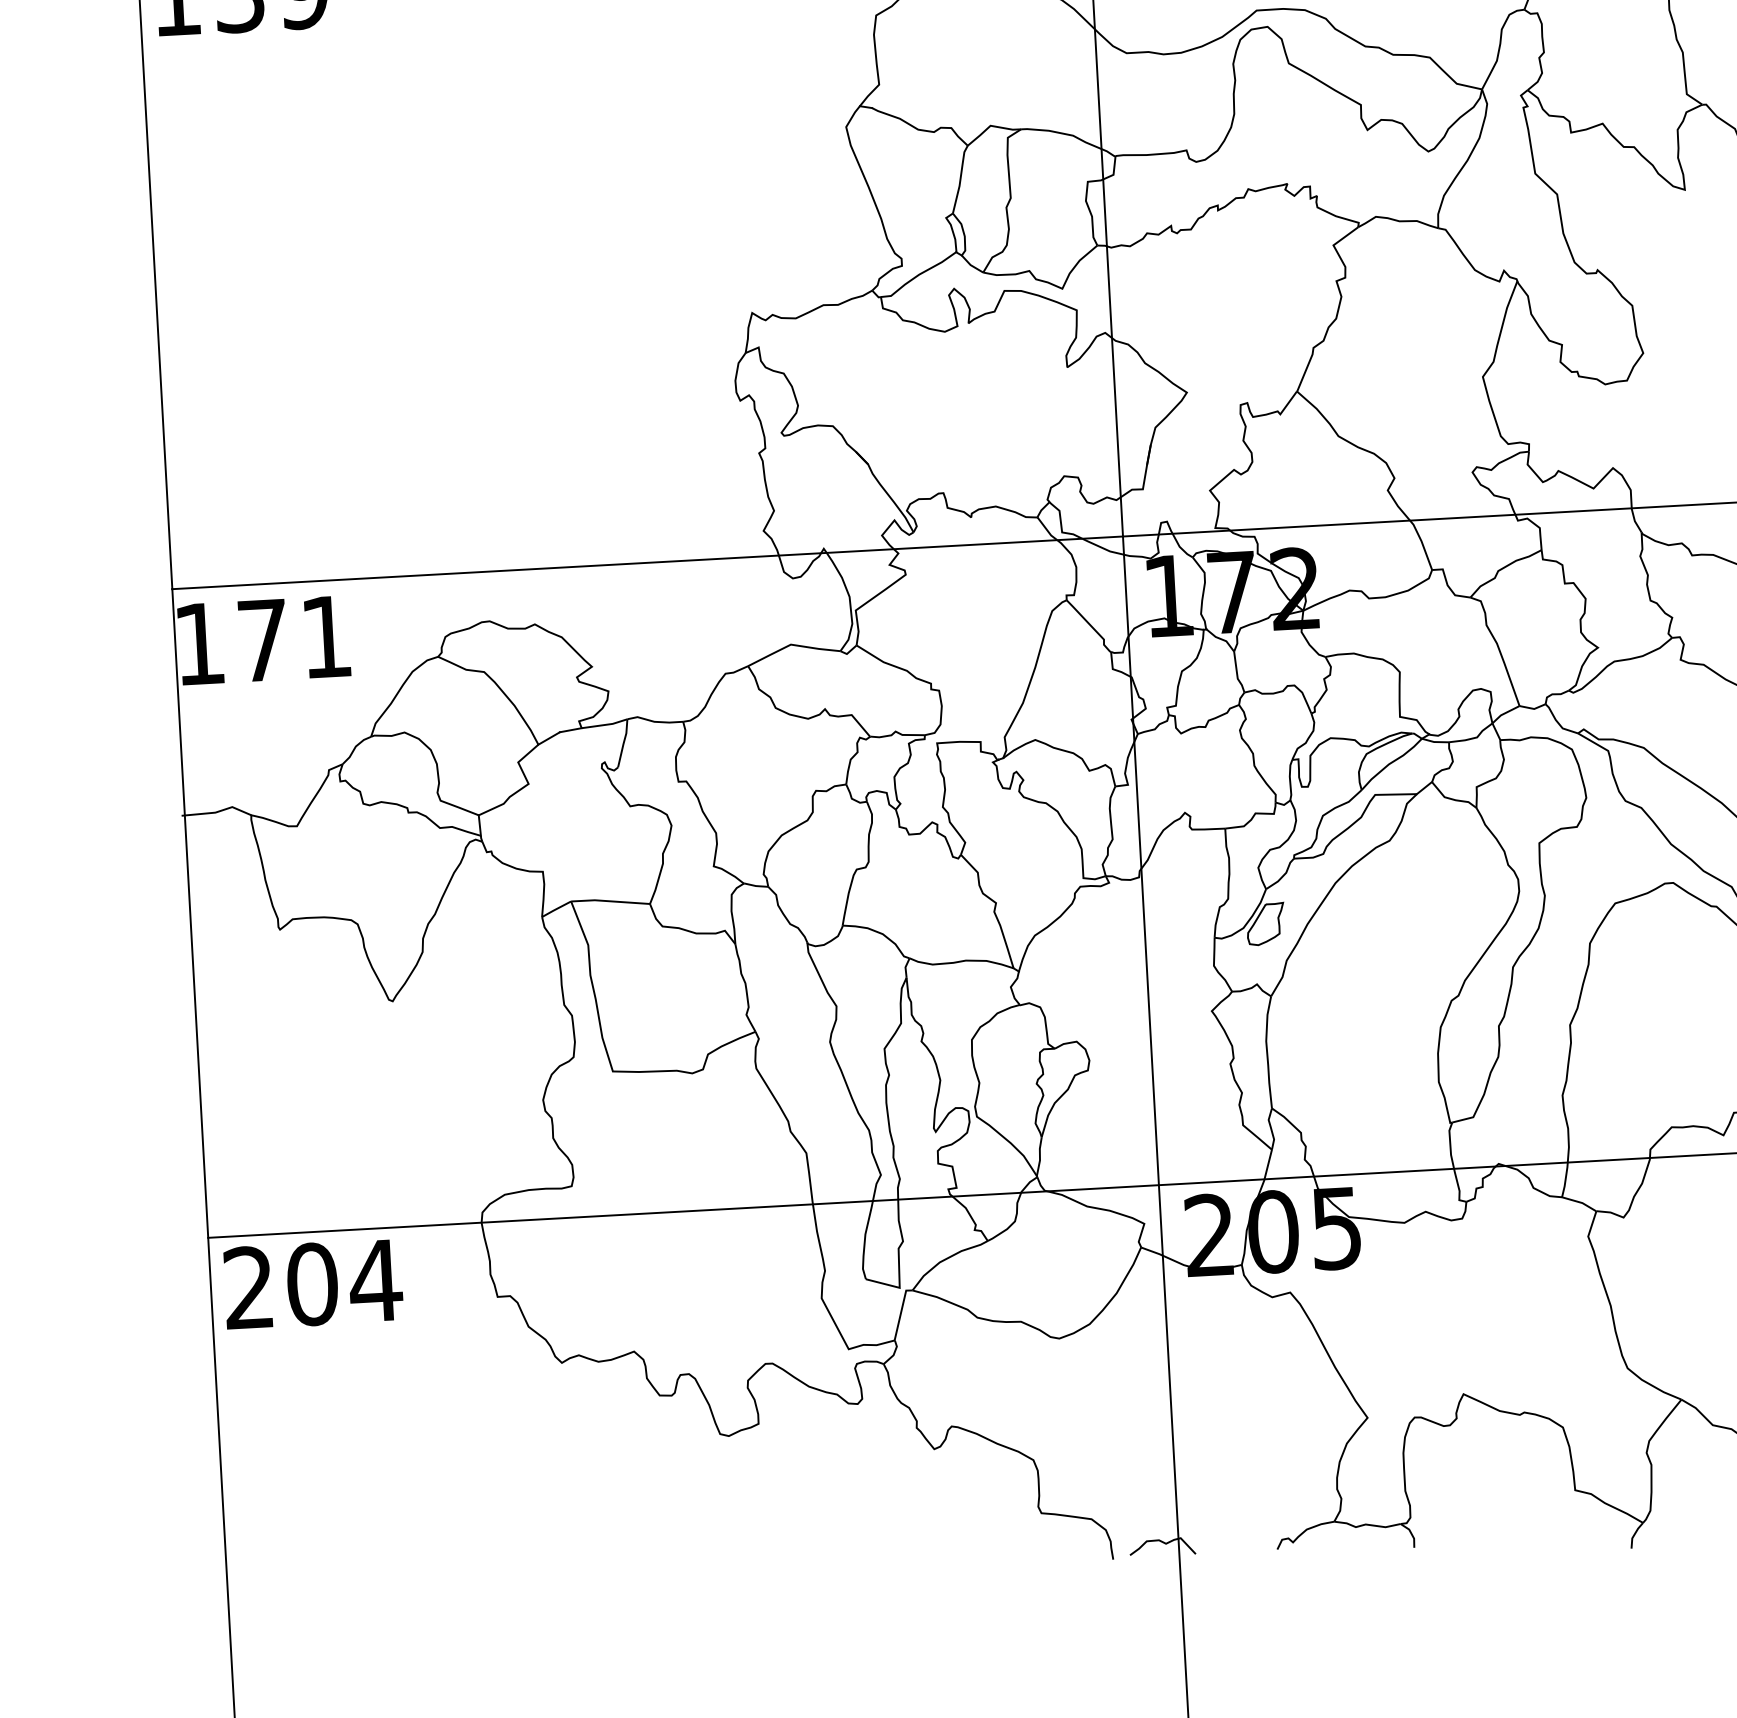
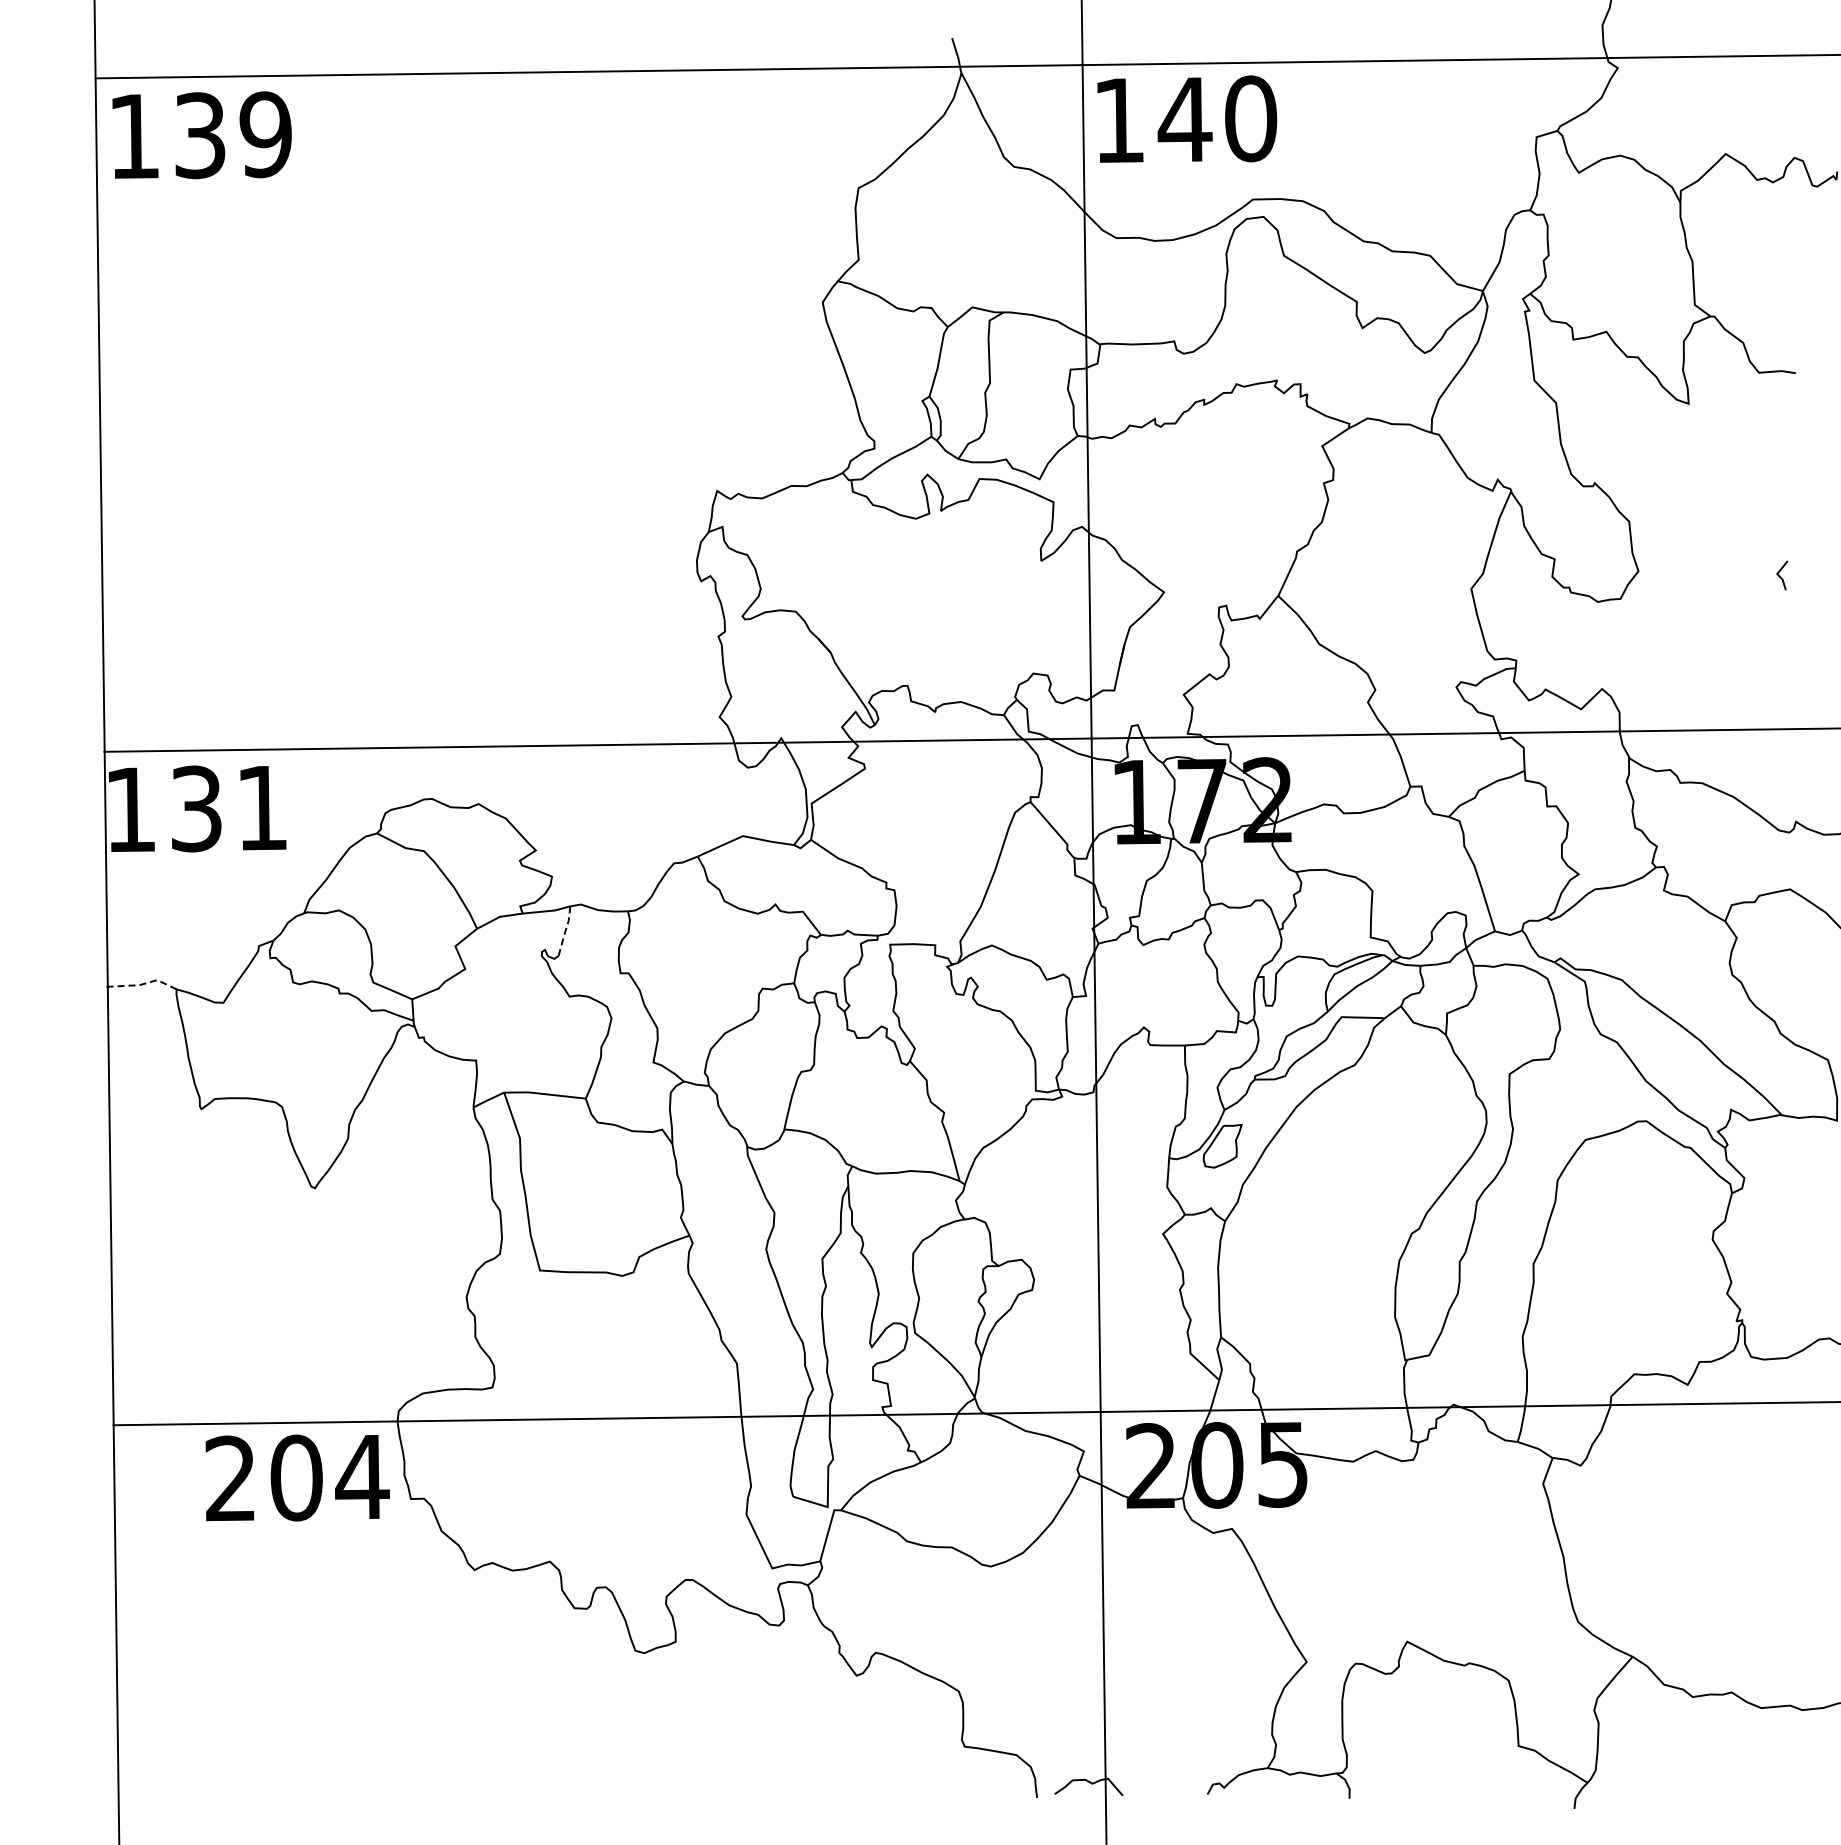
text: (263, 640) -> (196, 808), 171 -> 131
line: (623, 743) -> (565, 931), solid -> dashed
line: (217, 811) -> (141, 984), solid -> dashed
text: (313, 1283) -> (297, 1477), moved

